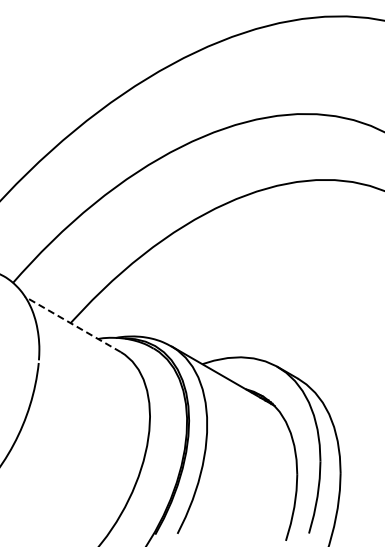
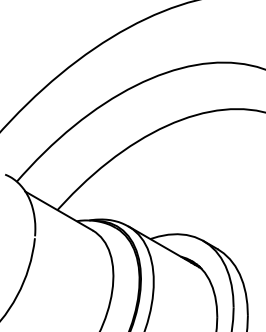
line: (72, 324) -> (58, 211), dashed -> solid

